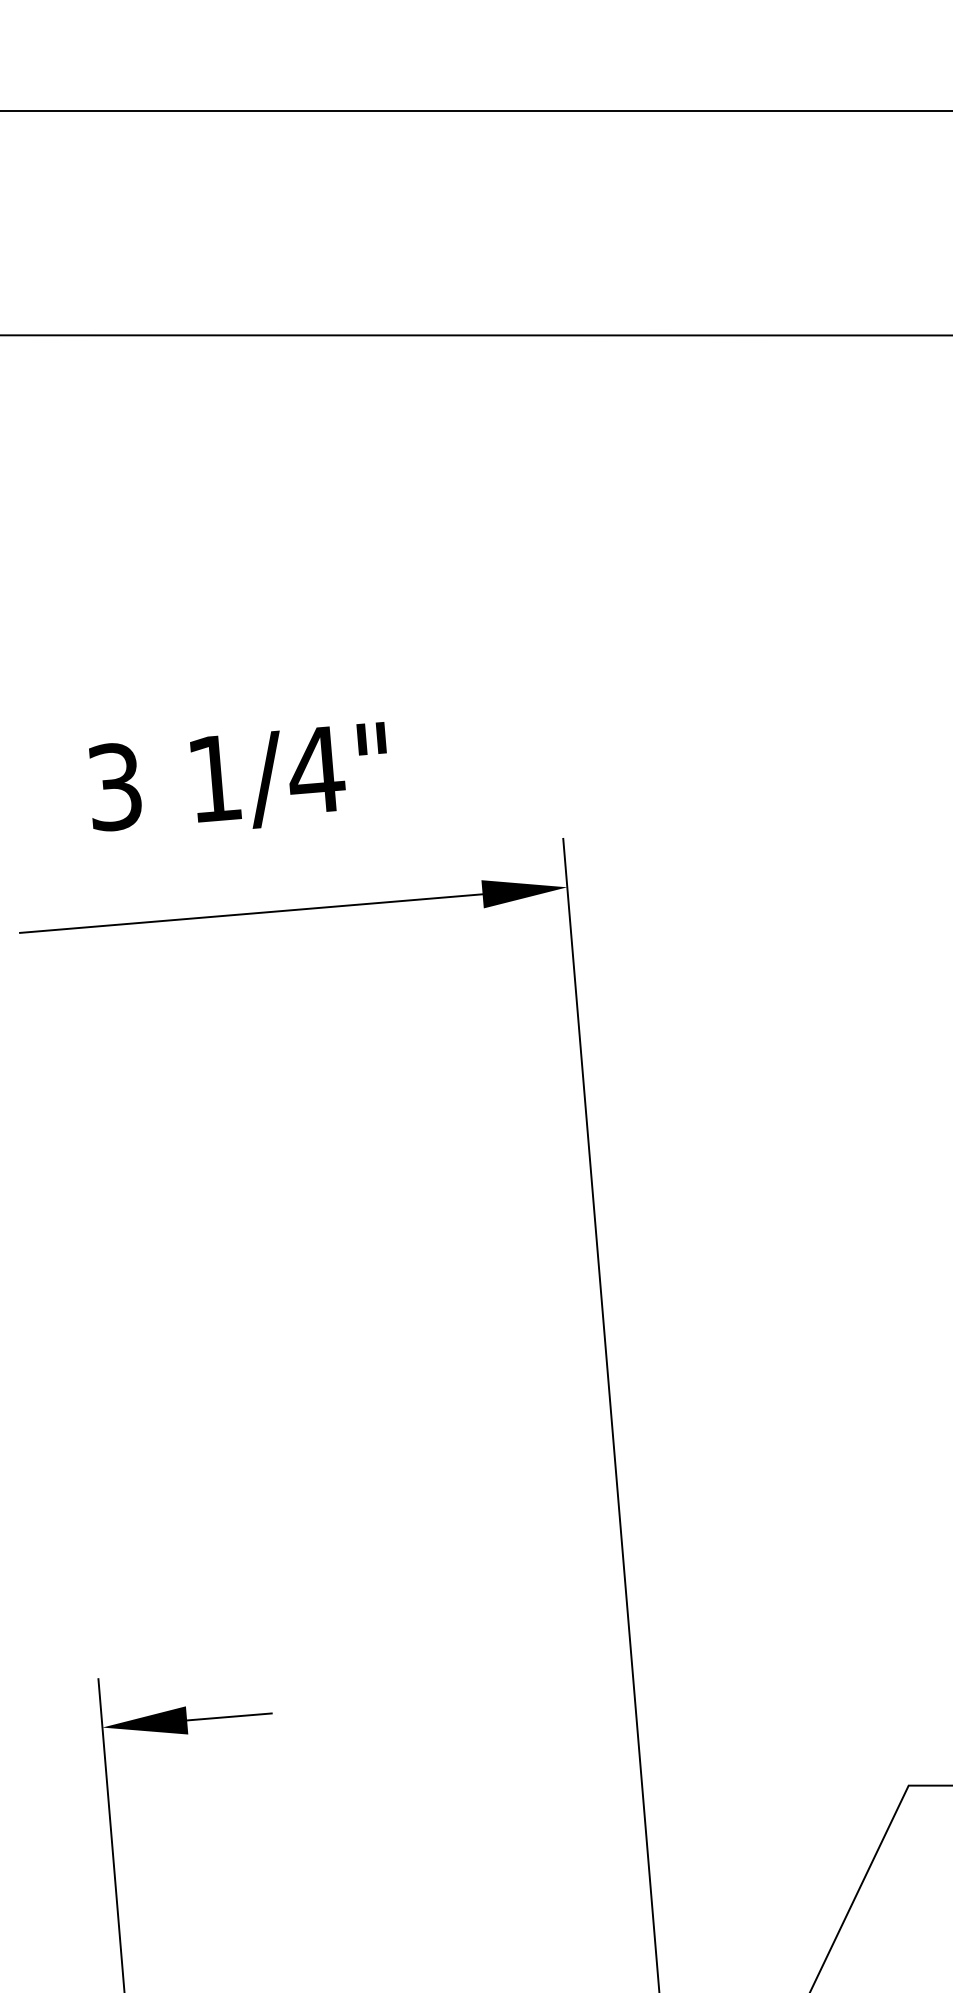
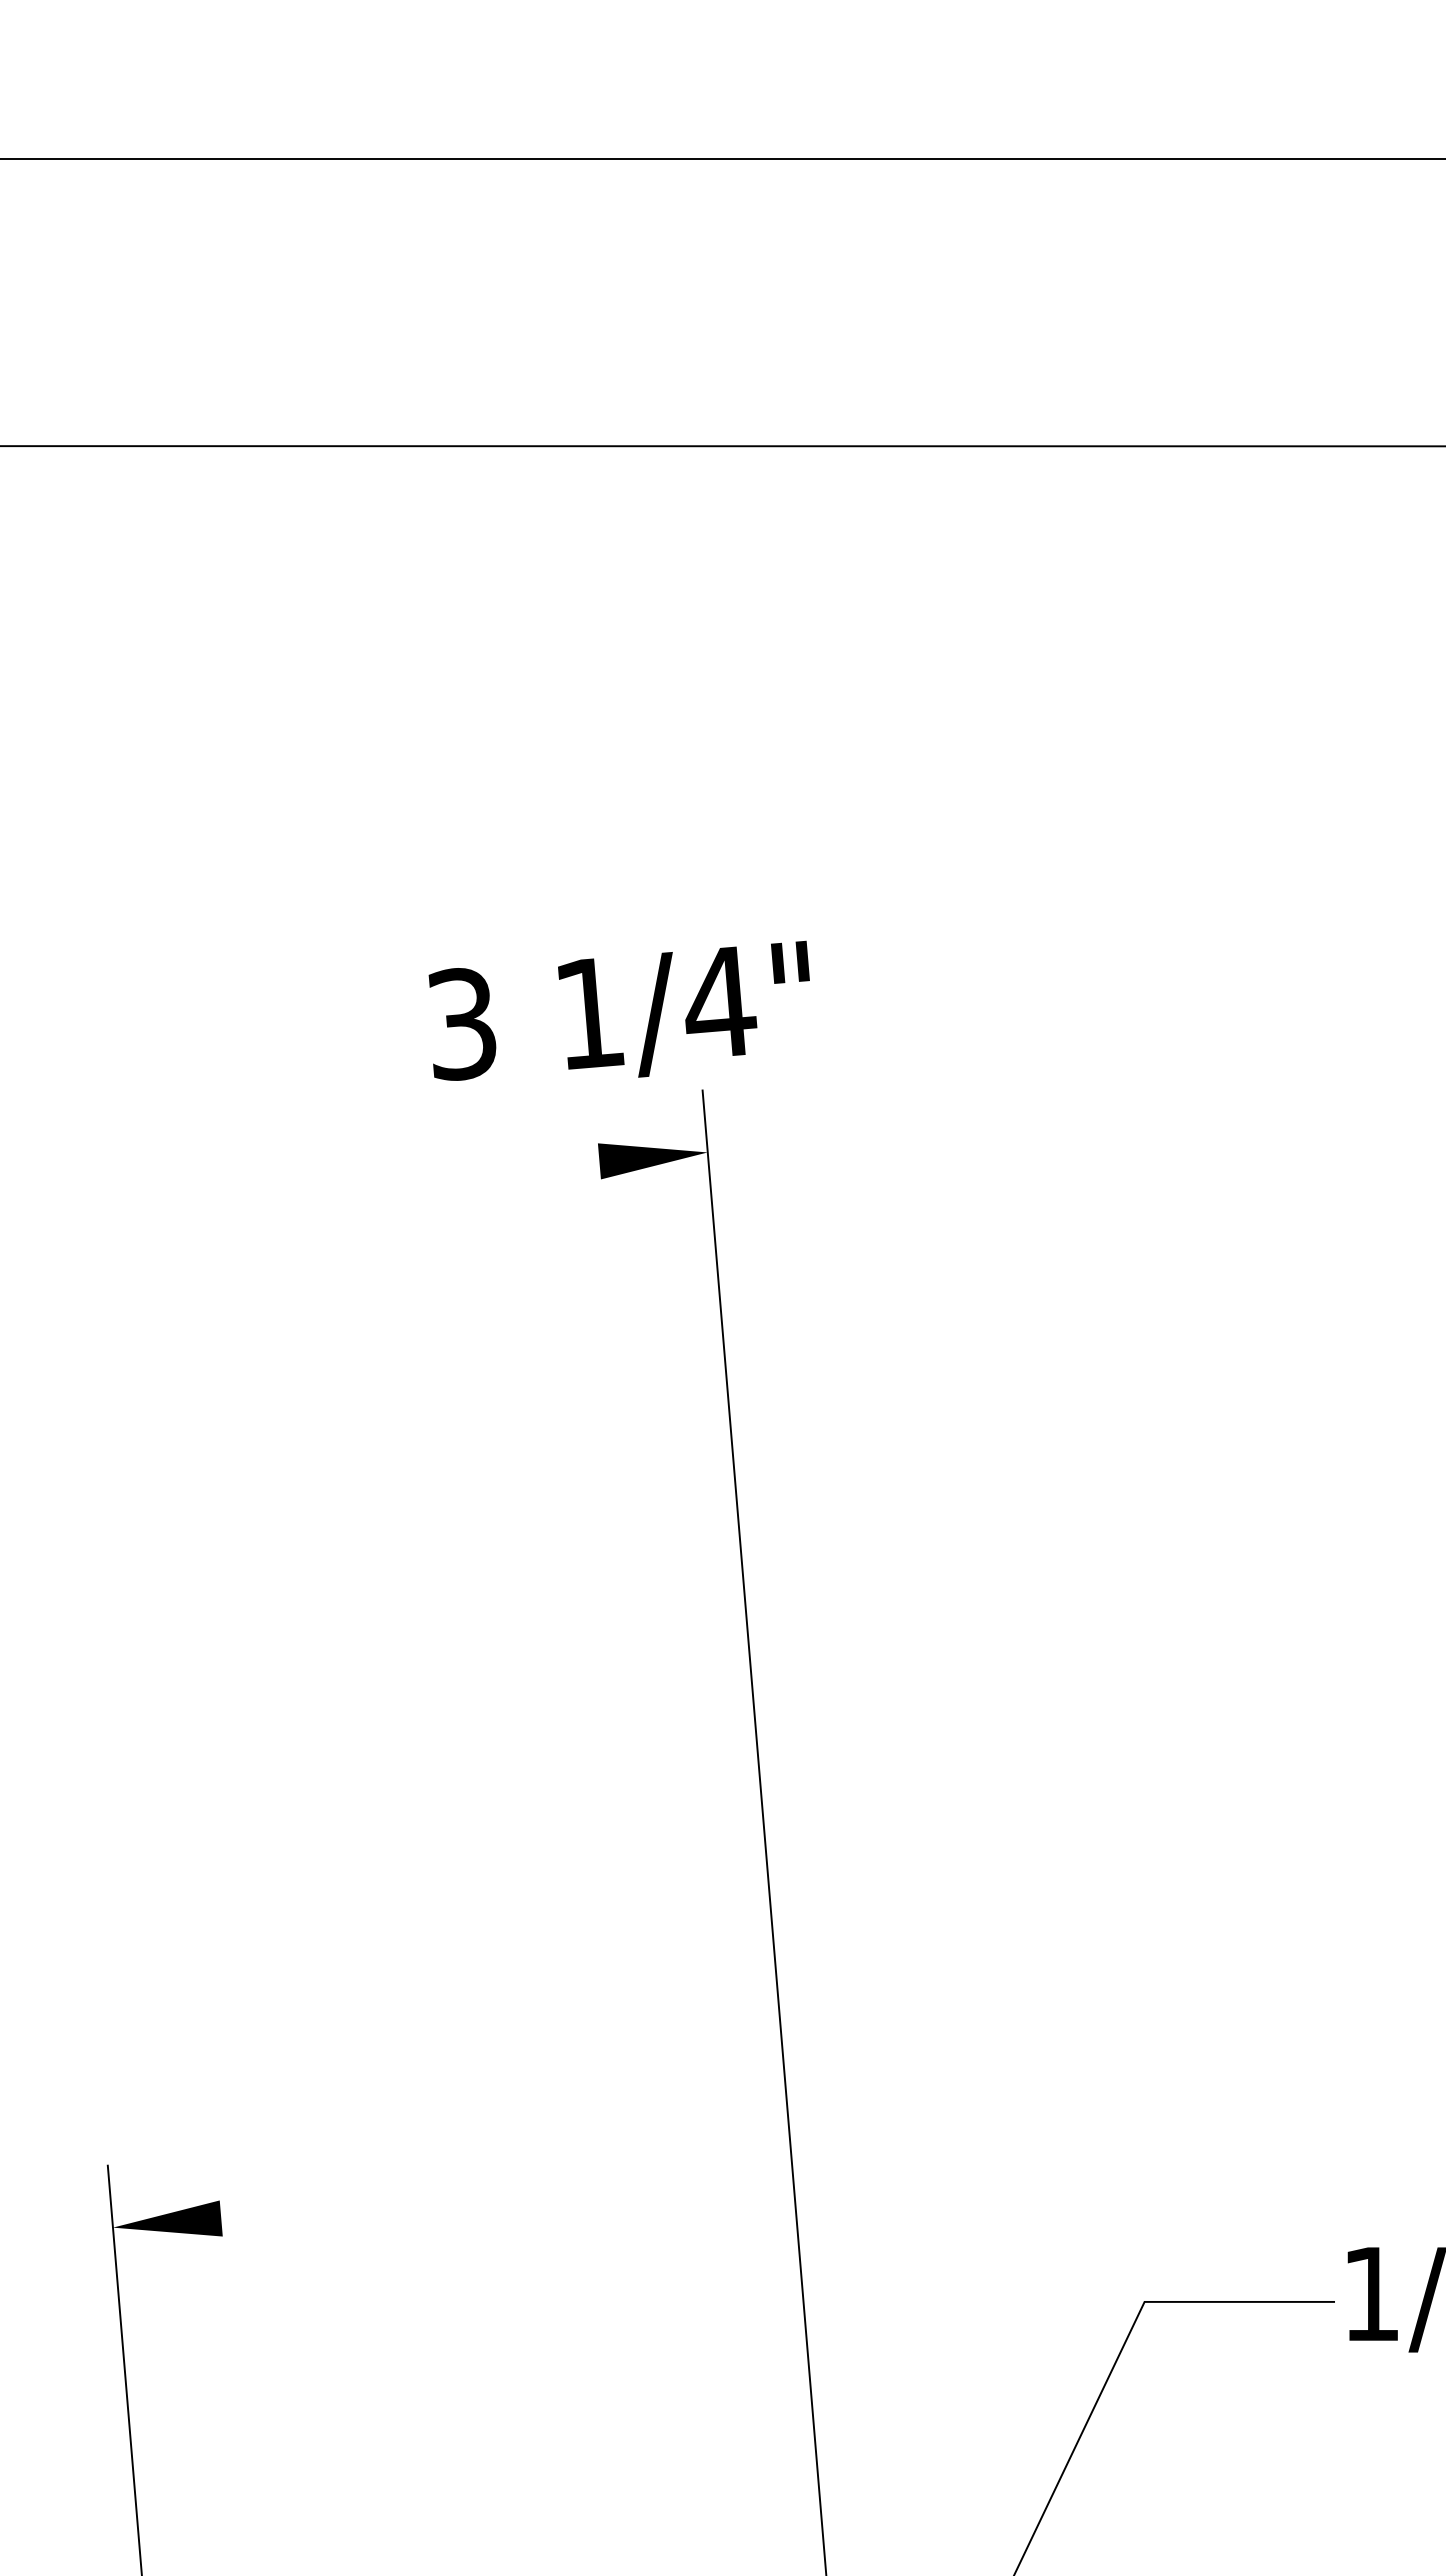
text: (237, 776) -> (618, 1010), moved
line: (251, 913) -> (303, 1185), removed
line: (229, 1716) -> (275, 2213), removed

